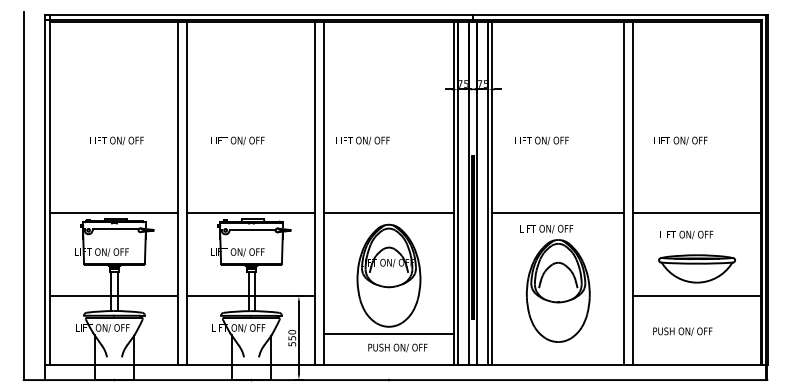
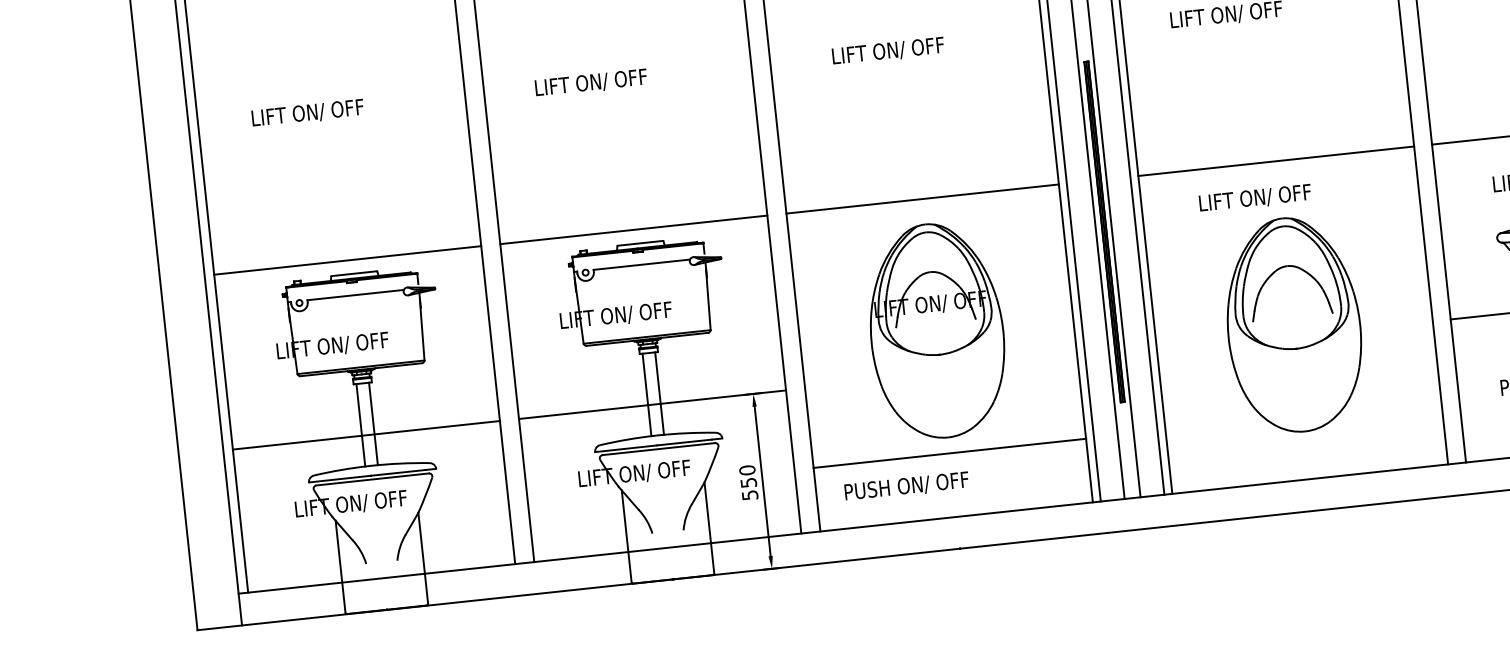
text: (116, 140) -> (306, 112), moved
text: (362, 140) -> (886, 50), moved
text: (397, 347) -> (905, 485), moved

